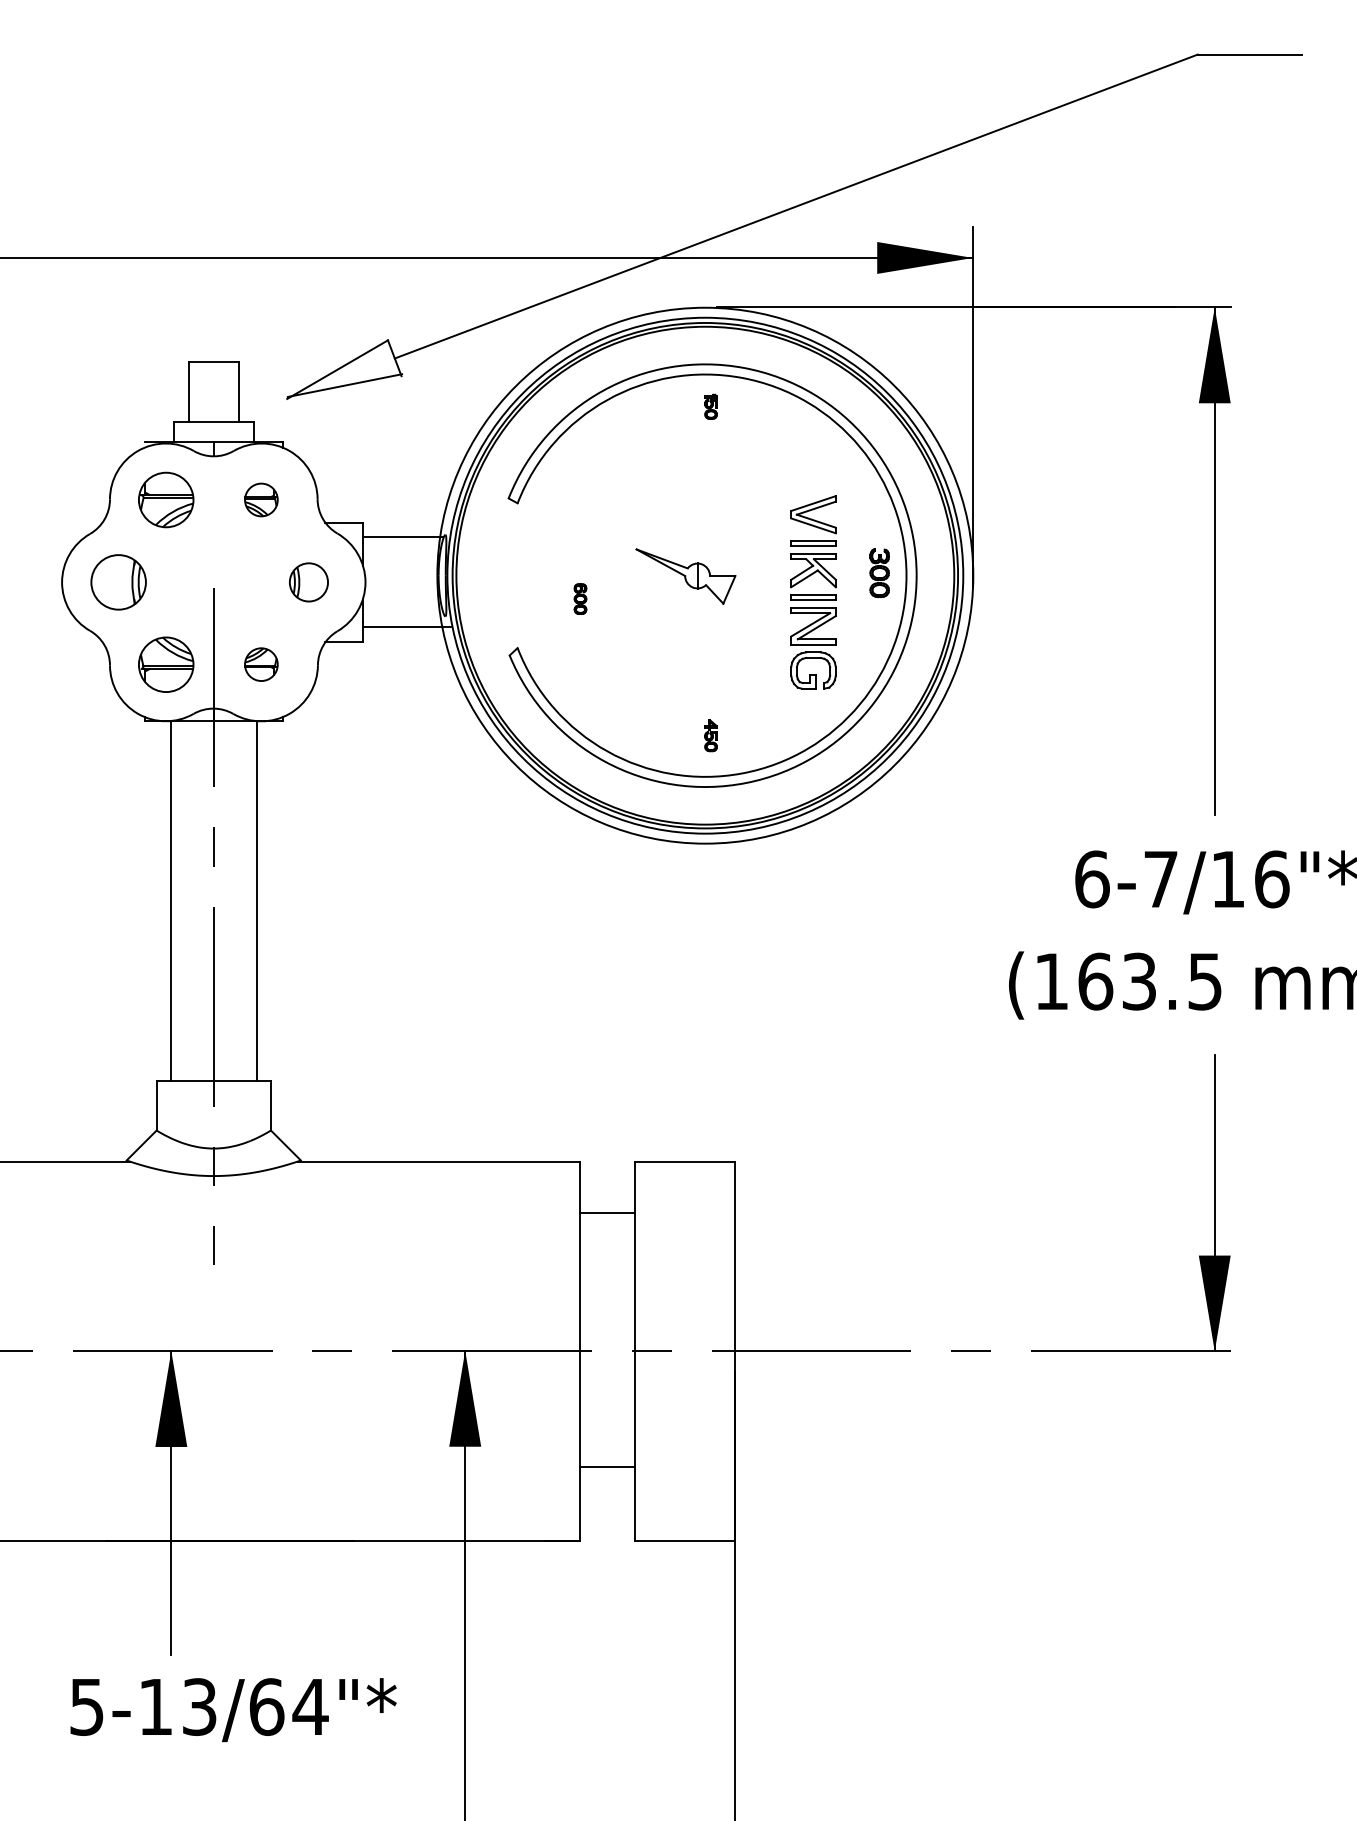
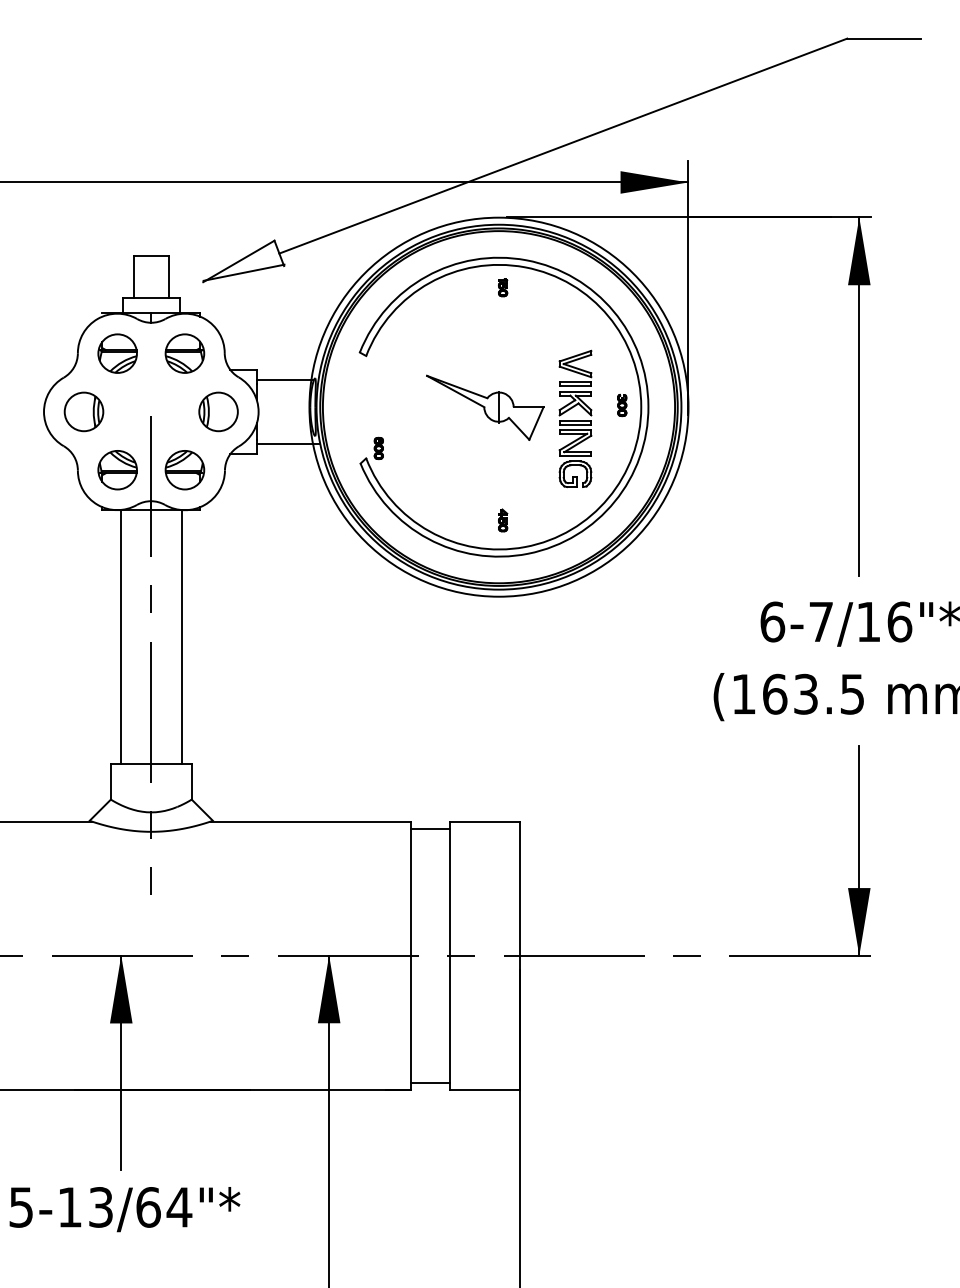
part: (261, 499) -> (185, 353), size x1.67
part: (879, 573) -> (622, 405), size x0.62
part: (685, 576) -> (484, 407), size x1.67
part: (308, 582) -> (218, 412), size x1.43
part: (580, 598) -> (378, 448), moved
part: (261, 664) -> (185, 470), size x1.67
line: (607, 1213) -> (429, 828), moved
line: (607, 1466) -> (429, 1082), moved
text: (233, 1710) -> (124, 1209), moved

